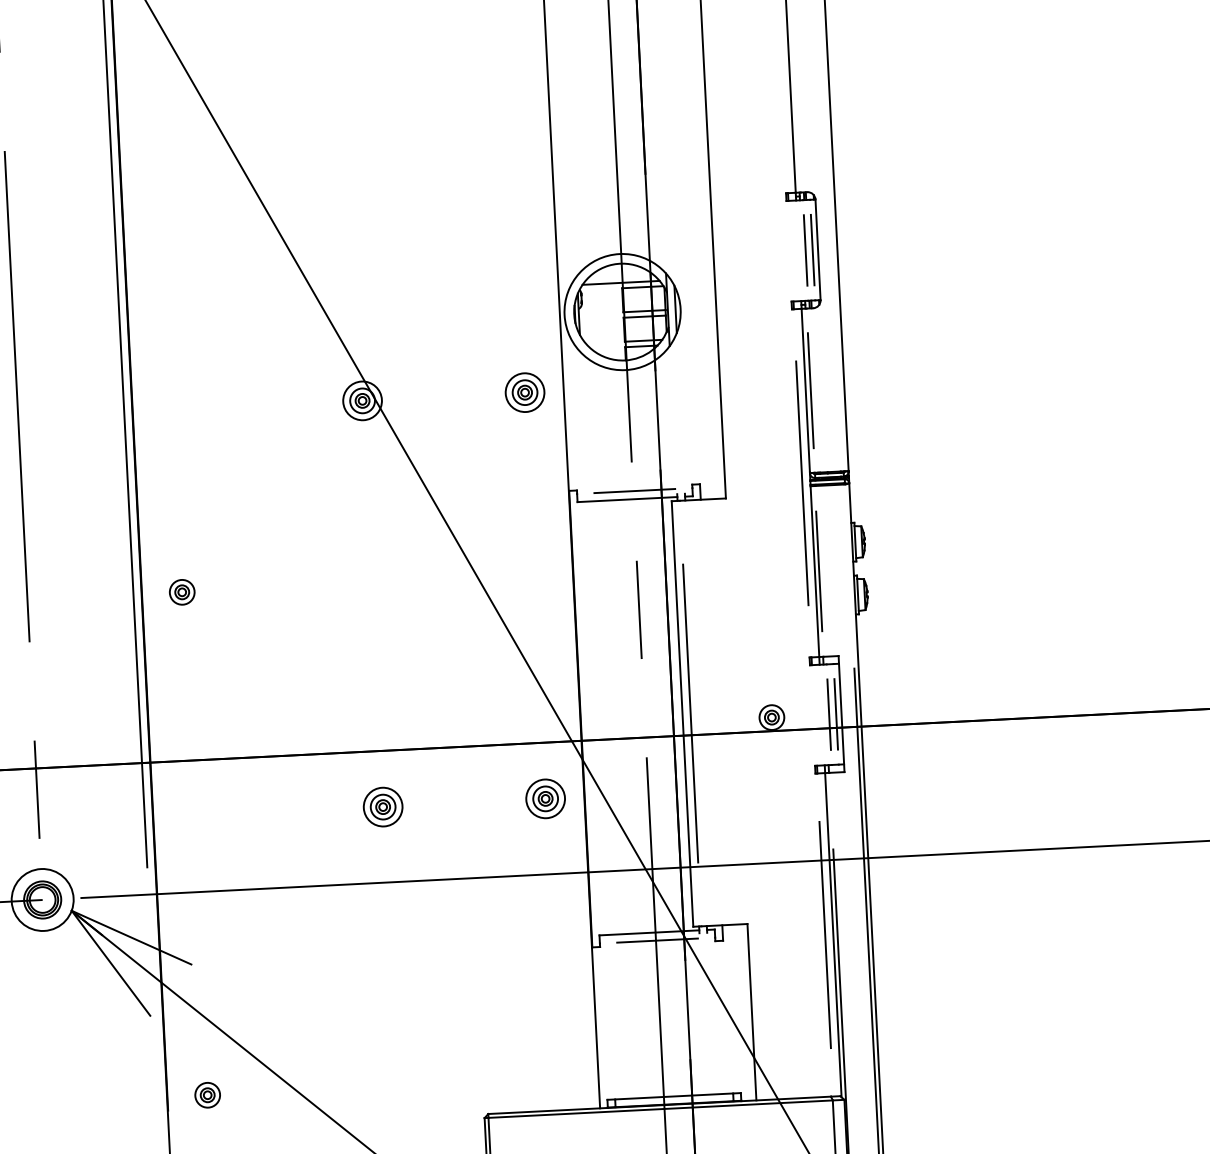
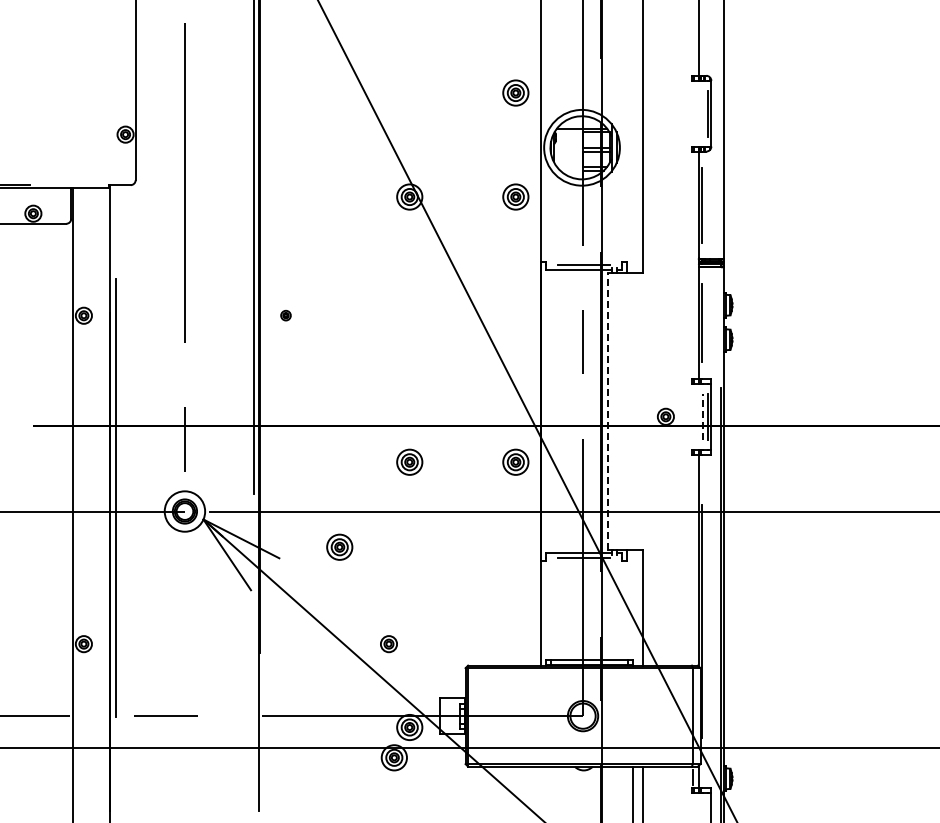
part: (516, 232) -> (515, 92), added
line: (805, 250) -> (703, 113), removed
line: (802, 482) -> (693, 264), removed
part: (181, 591) -> (285, 315), size x0.6
line: (682, 713) -> (607, 411), solid -> dashed
line: (691, 713) -> (613, 411), removed
line: (829, 714) -> (703, 416), solid -> dashed
line: (825, 933) -> (693, 559), removed
part: (282, 941) -> (339, 546), added
part: (206, 1095) -> (388, 644), moved

